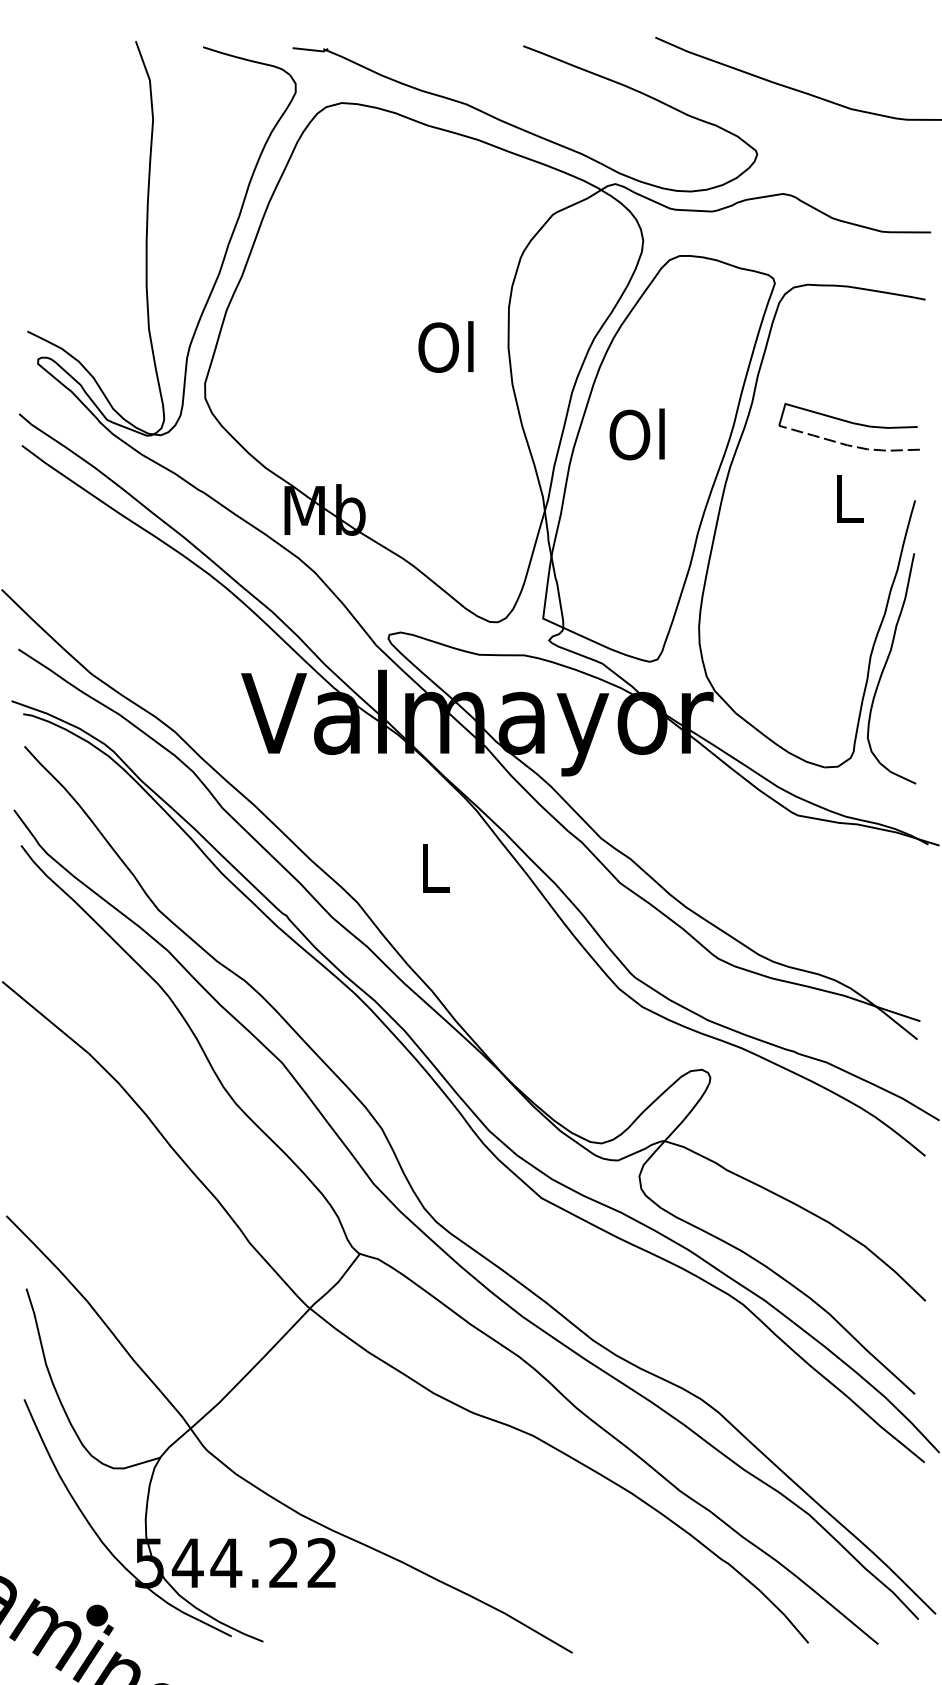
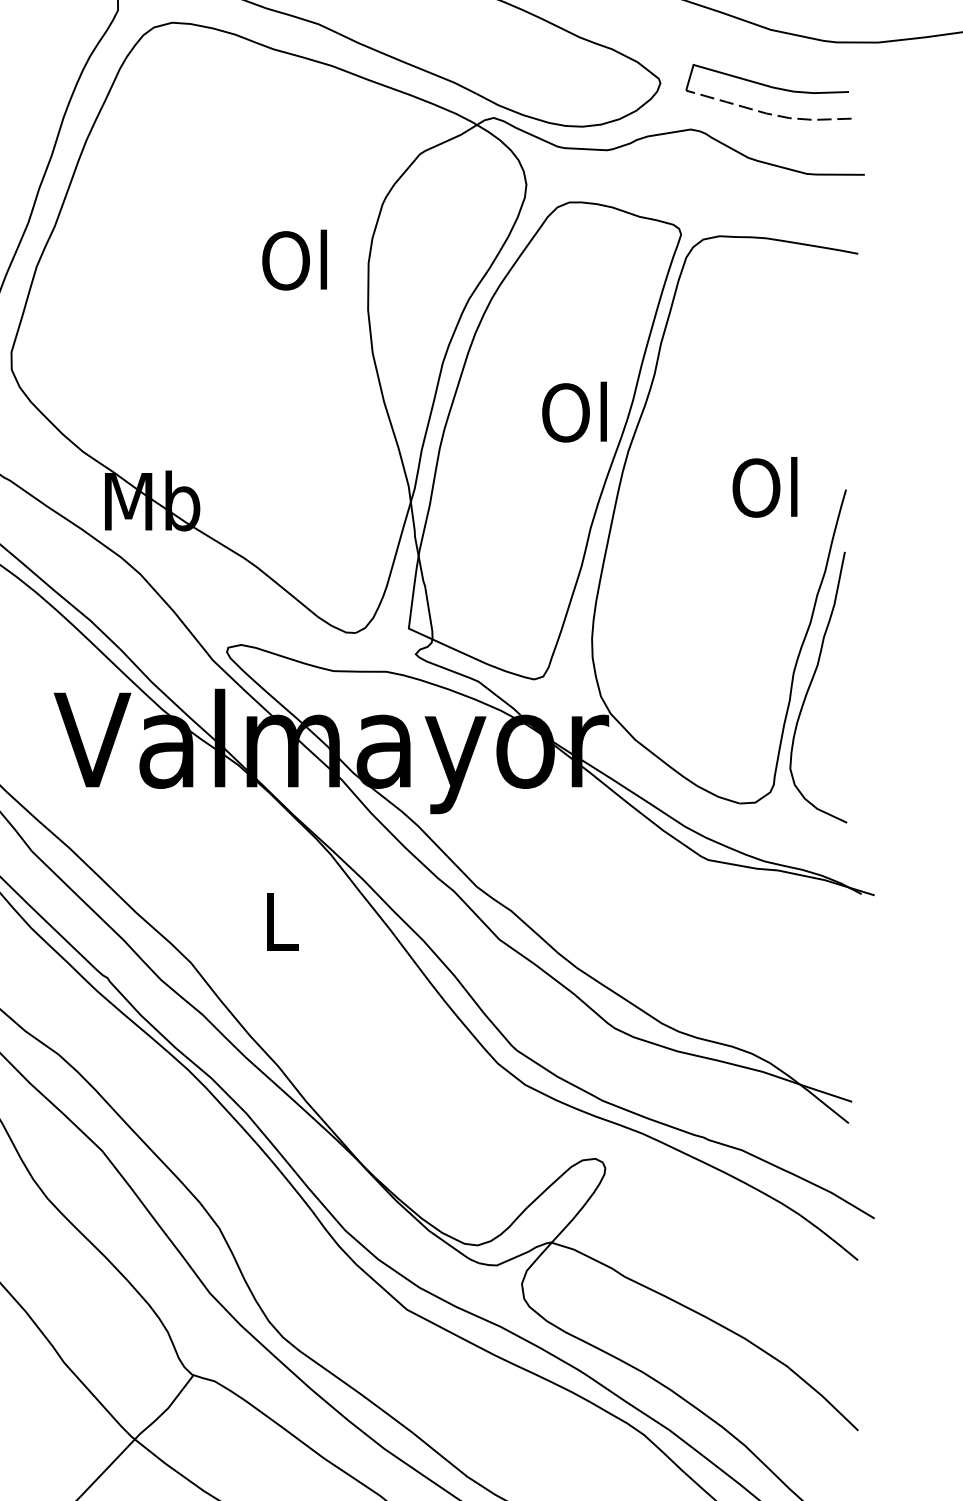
text: (445, 346) -> (294, 259), moved
part: (848, 427) -> (767, 92), moved
text: (636, 434) -> (573, 412), moved
text: (845, 498) -> (764, 487), L -> Ol

